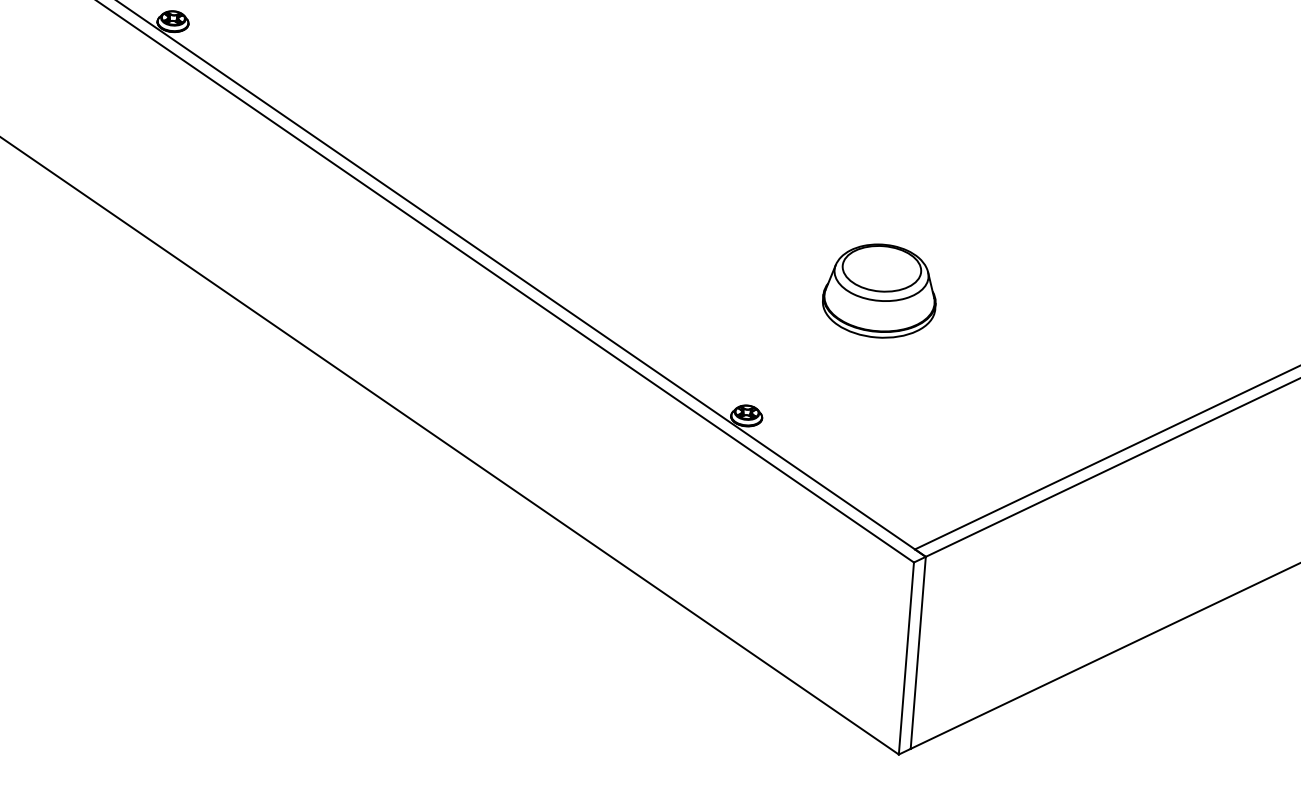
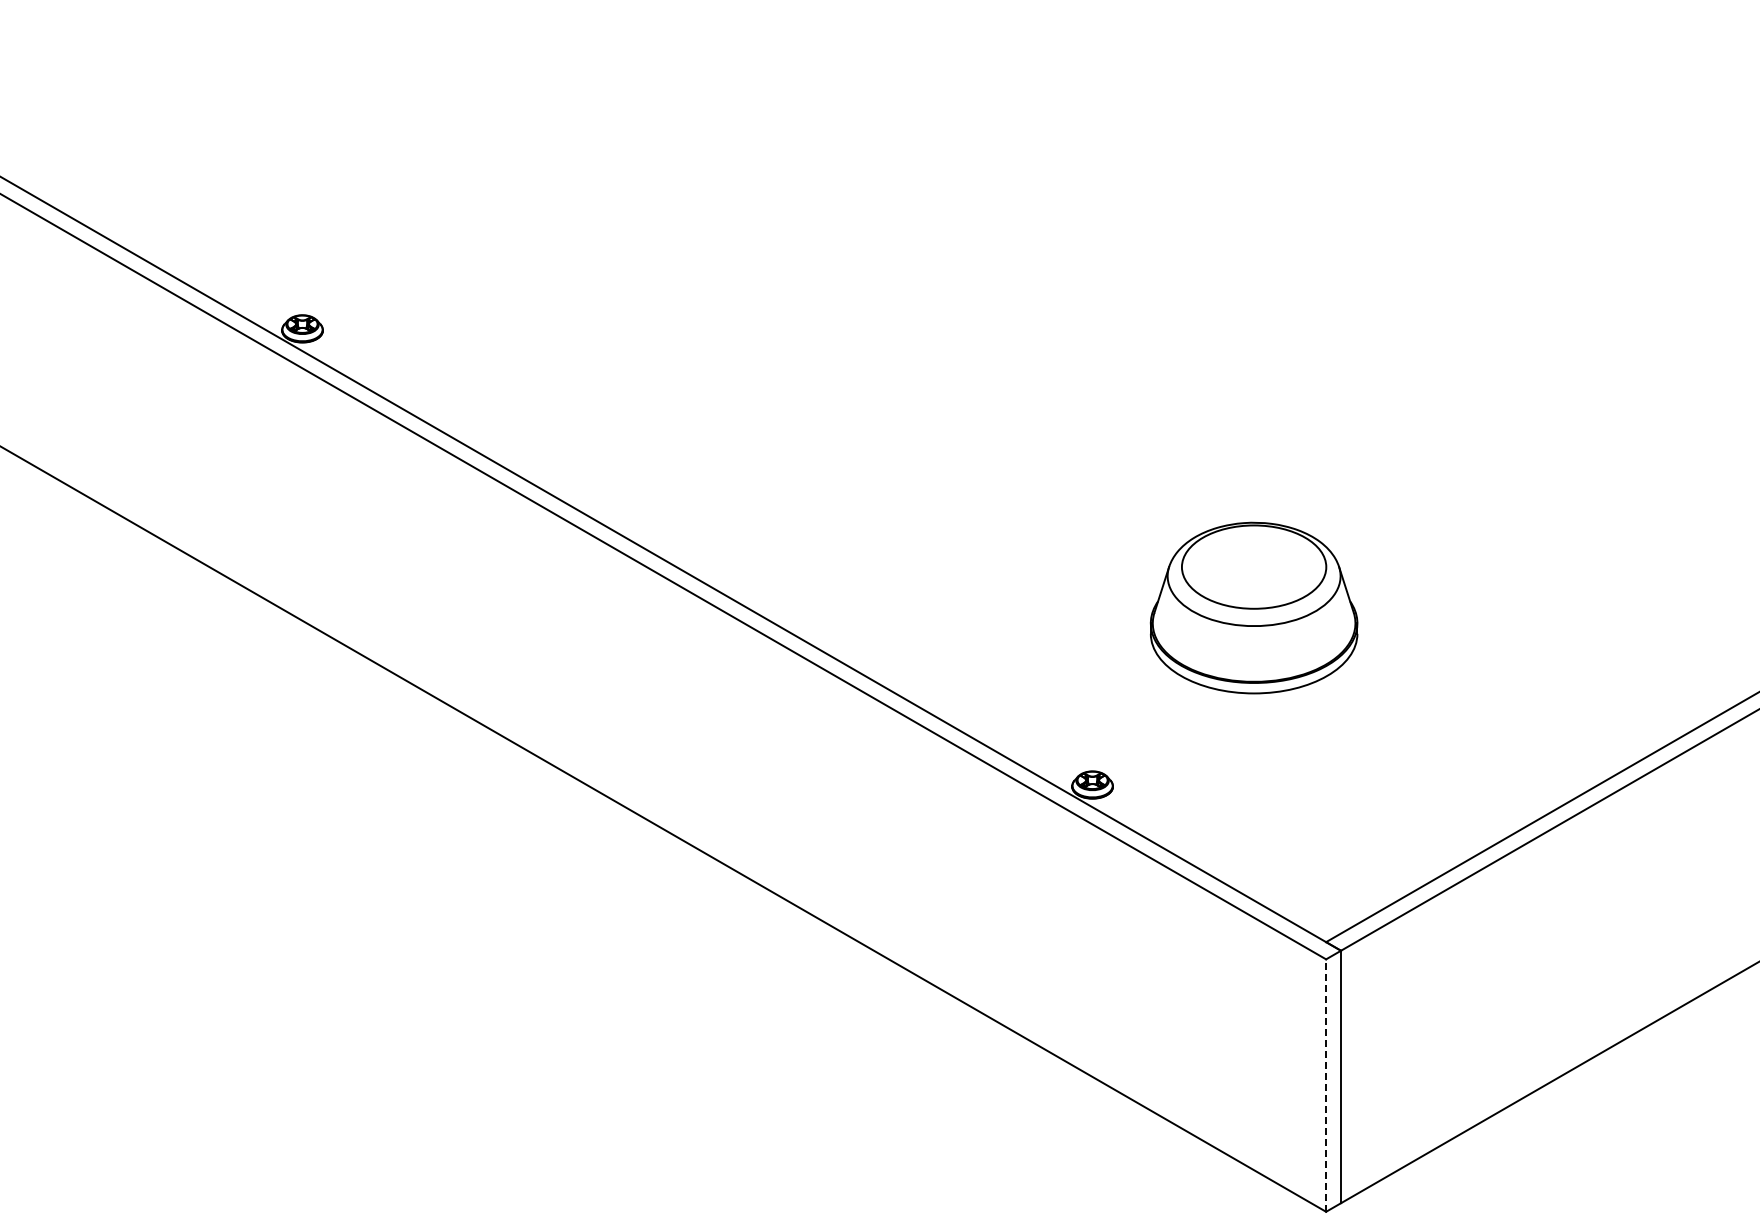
part: (879, 291) -> (1253, 608), size x1.4
line: (906, 658) -> (1326, 1085), solid -> dashed

